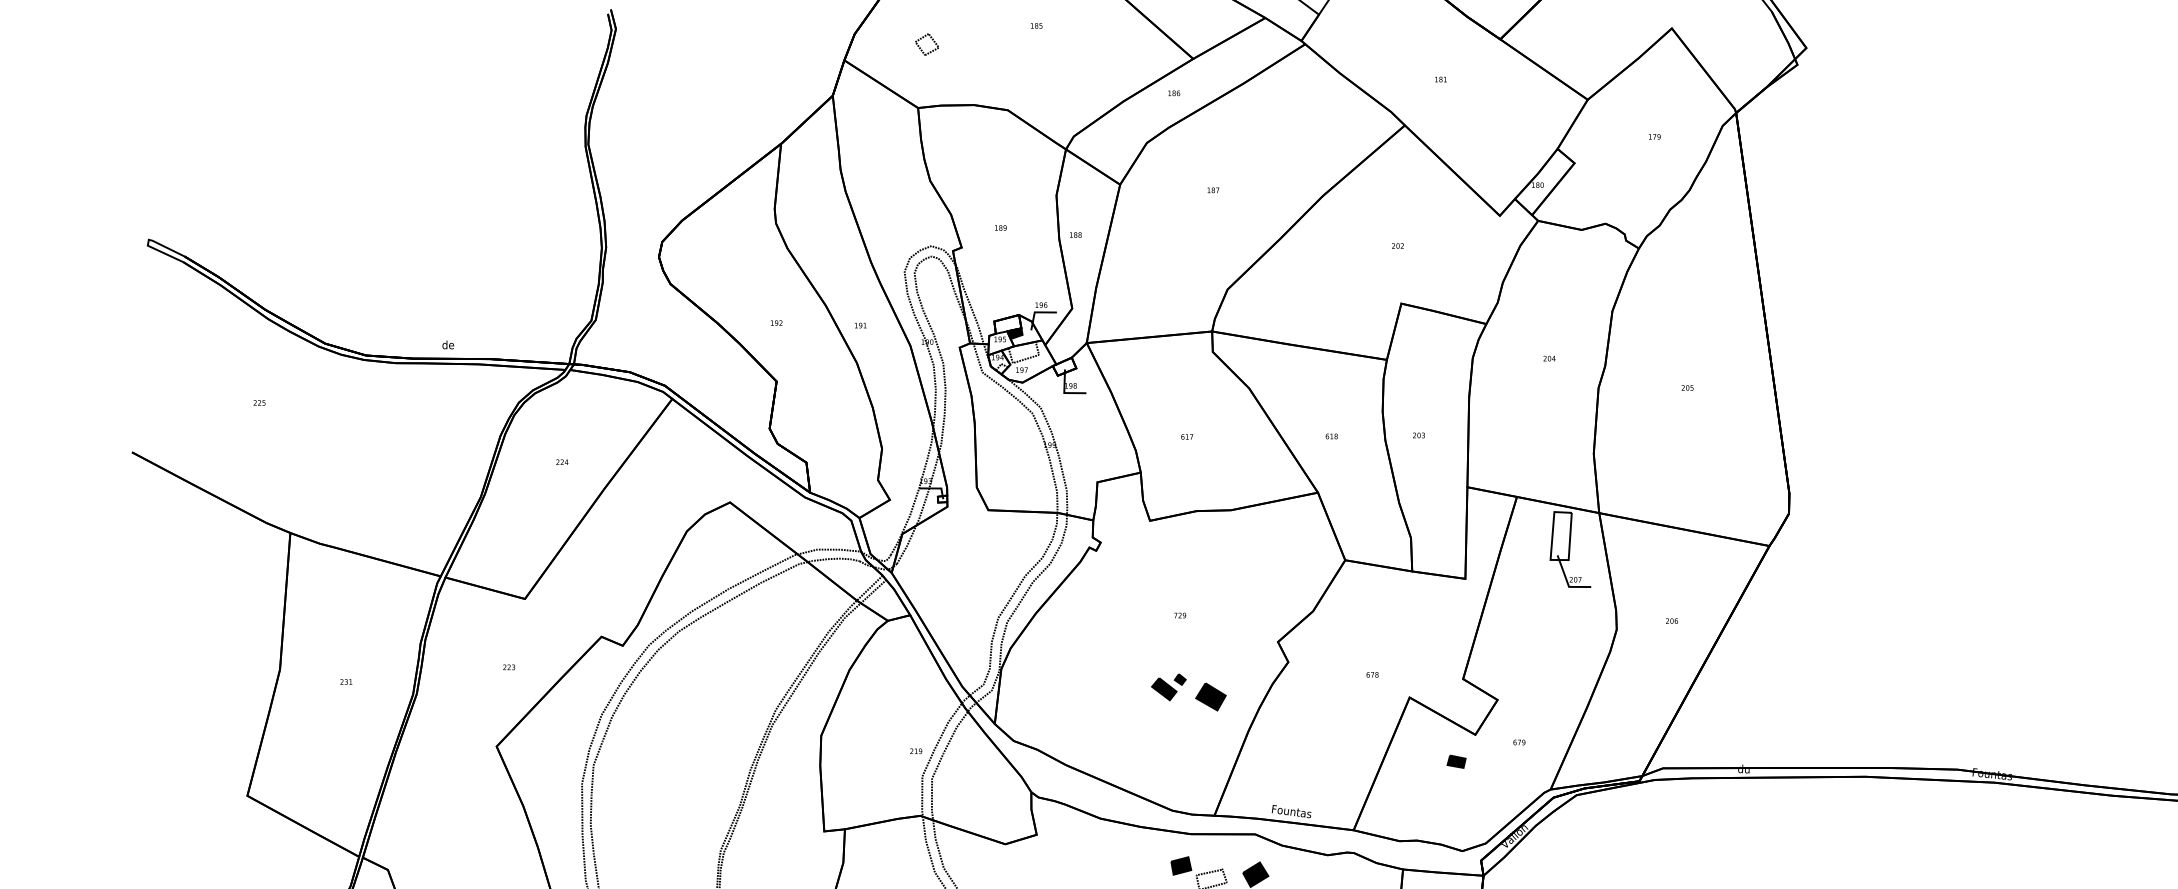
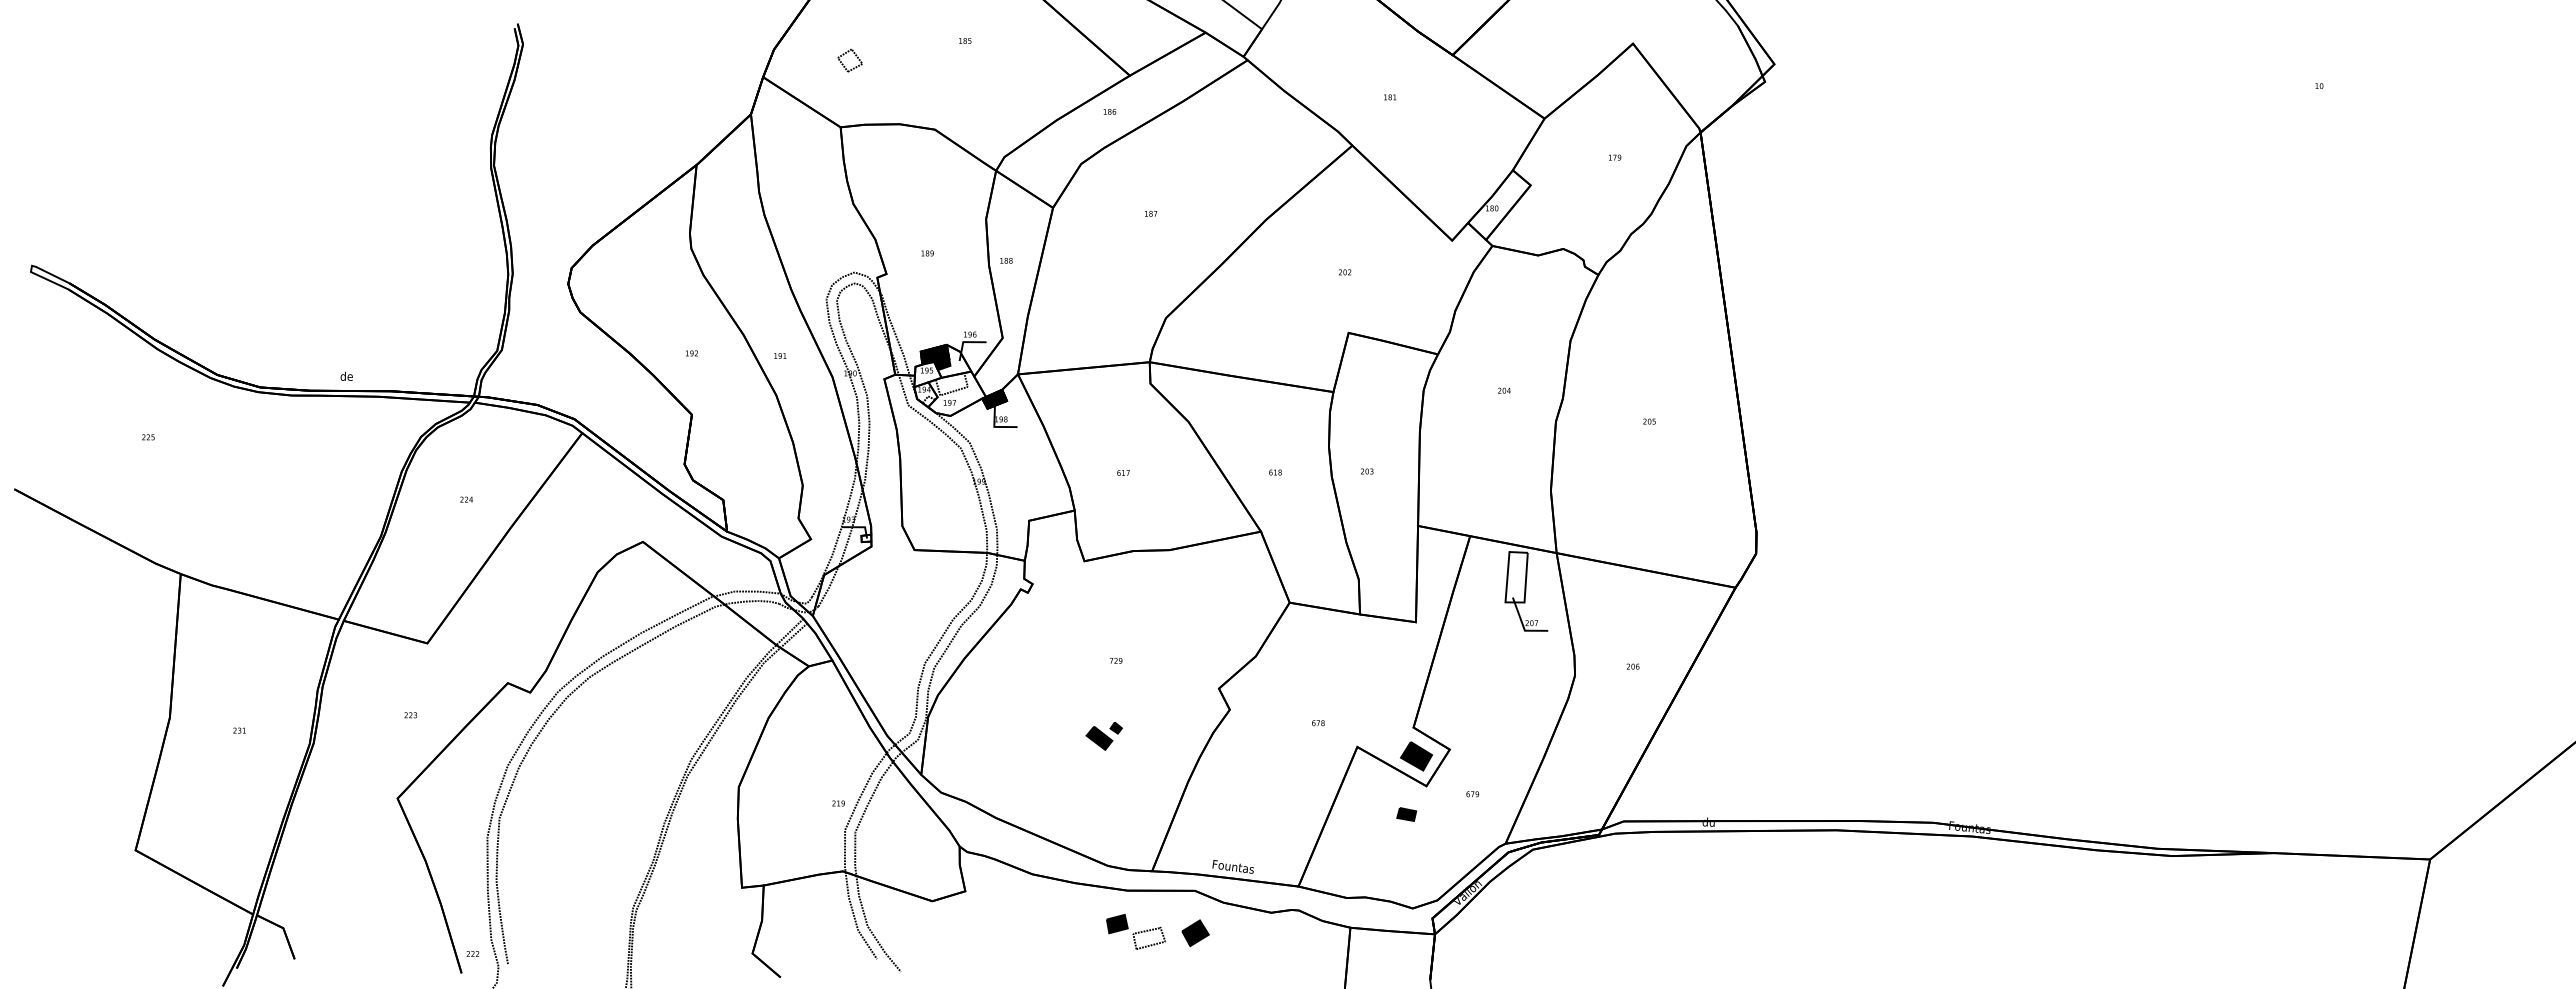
fill: (1007, 324) -> (934, 354), added
fill: (1064, 366) -> (994, 398), added
part: (1210, 697) -> (1416, 756), moved

